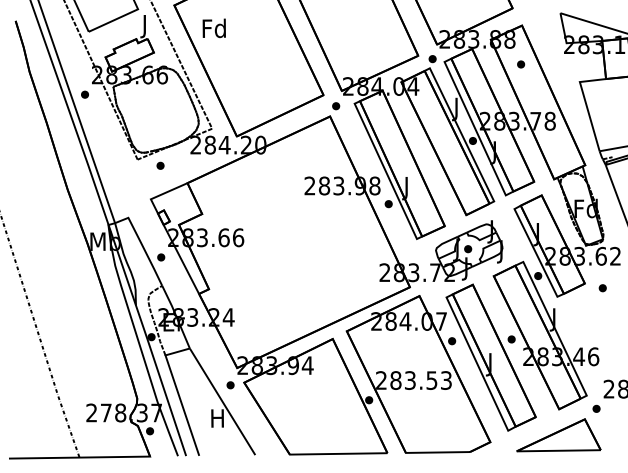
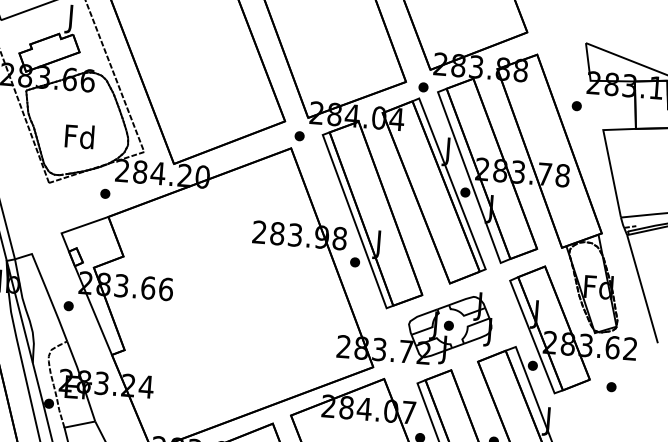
text: (213, 27) -> (78, 135), moved
part: (521, 64) -> (577, 106), moved
part: (160, 165) -> (105, 193), moved

